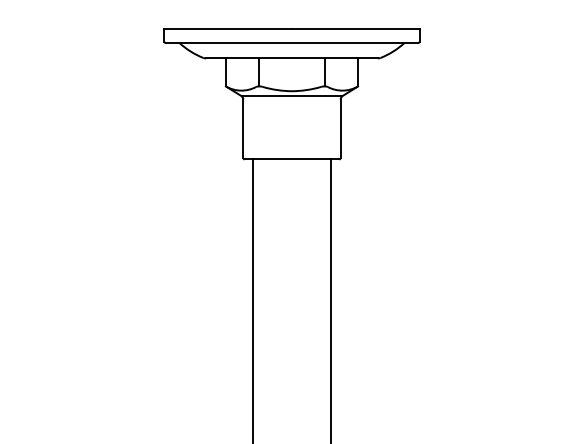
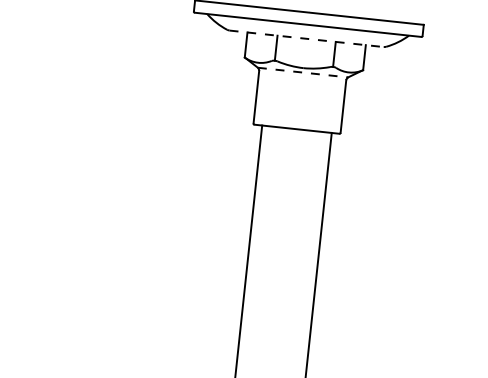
line: (291, 58) -> (306, 38), solid -> dashed
line: (292, 96) -> (303, 72), solid -> dashed

